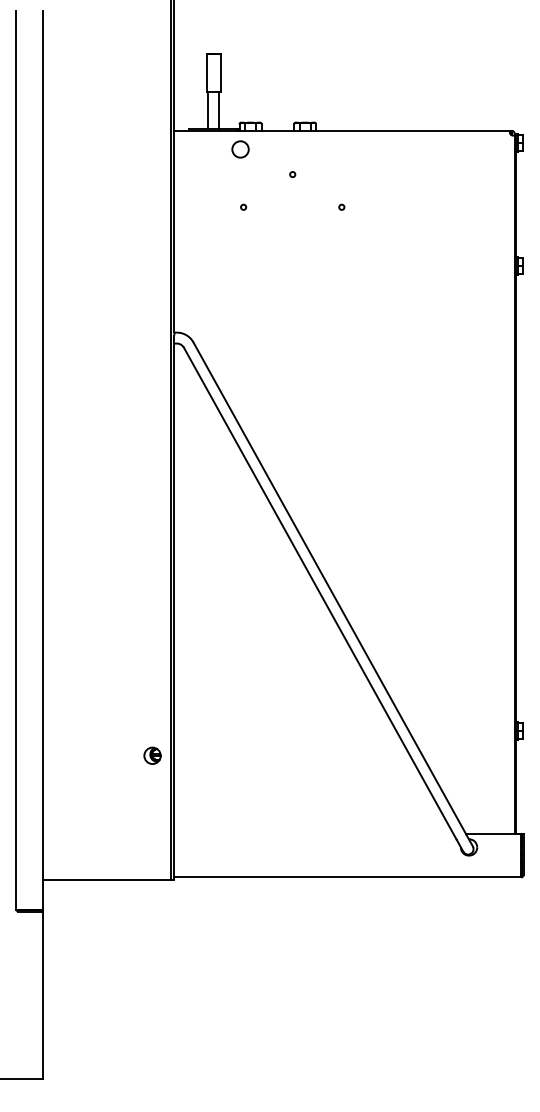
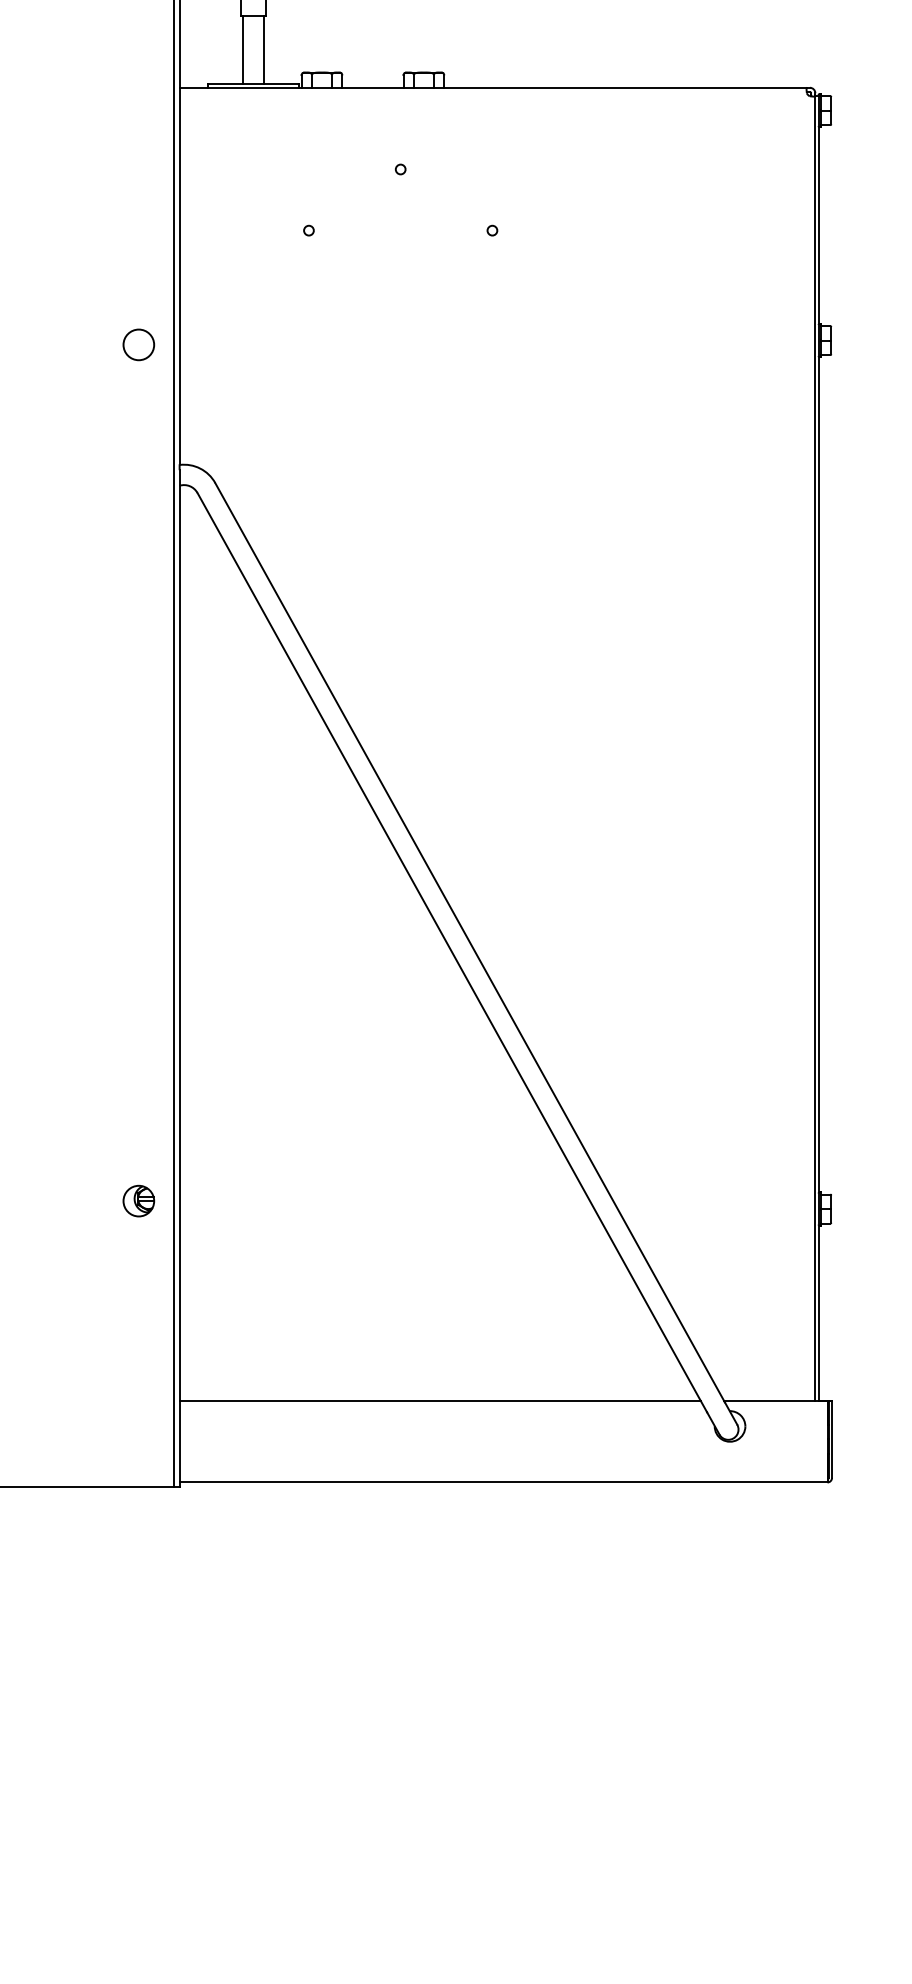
circle: (240, 149) -> (138, 344), moved
part: (152, 755) -> (138, 1200), moved
line: (313, 833) -> (439, 1400), added

